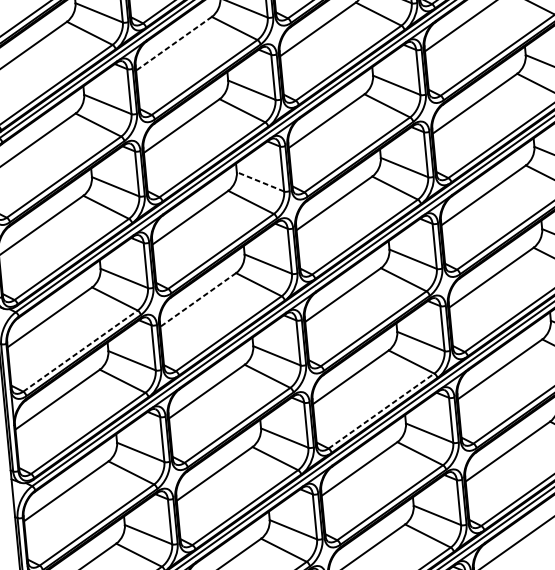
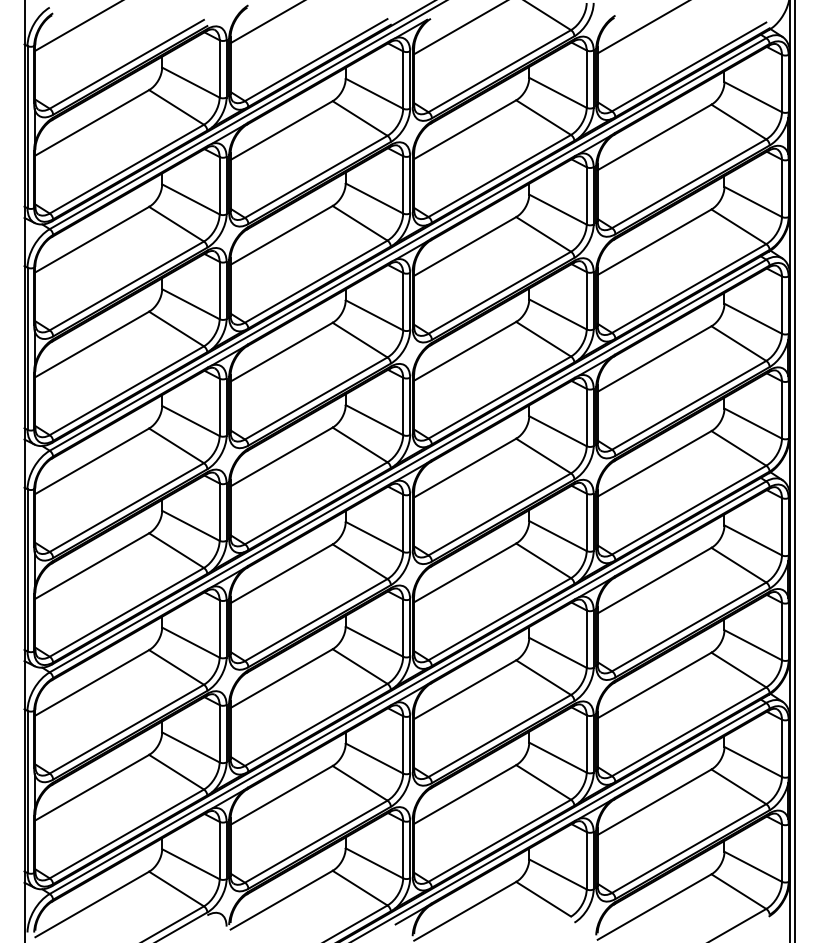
line: (173, 43) -> (281, 130), dashed -> solid
line: (259, 182) -> (373, 315), dashed -> solid
line: (198, 299) -> (281, 456), dashed -> solid
line: (80, 351) -> (126, 507), dashed -> solid
line: (381, 410) -> (500, 618), dashed -> solid

